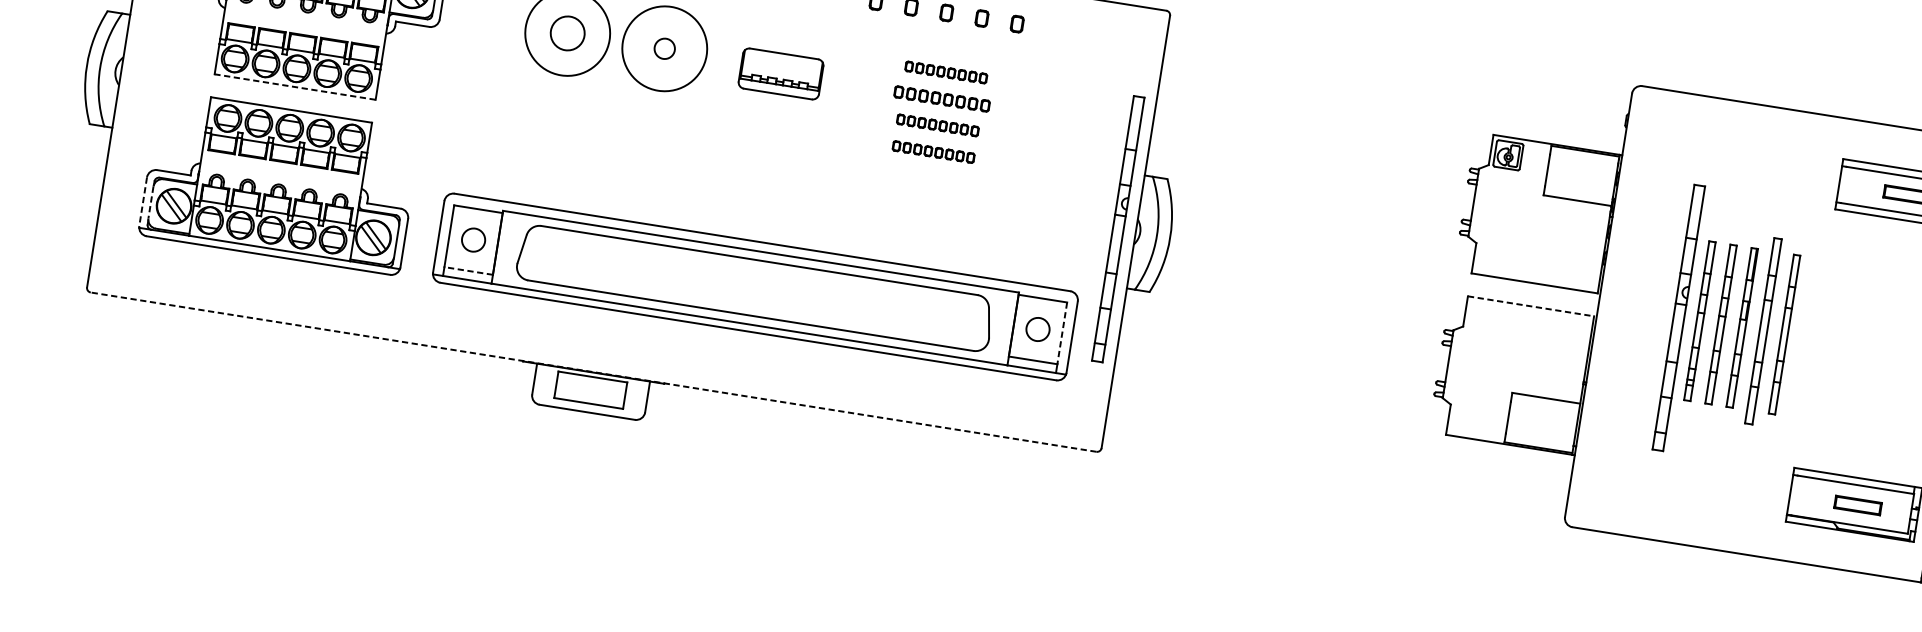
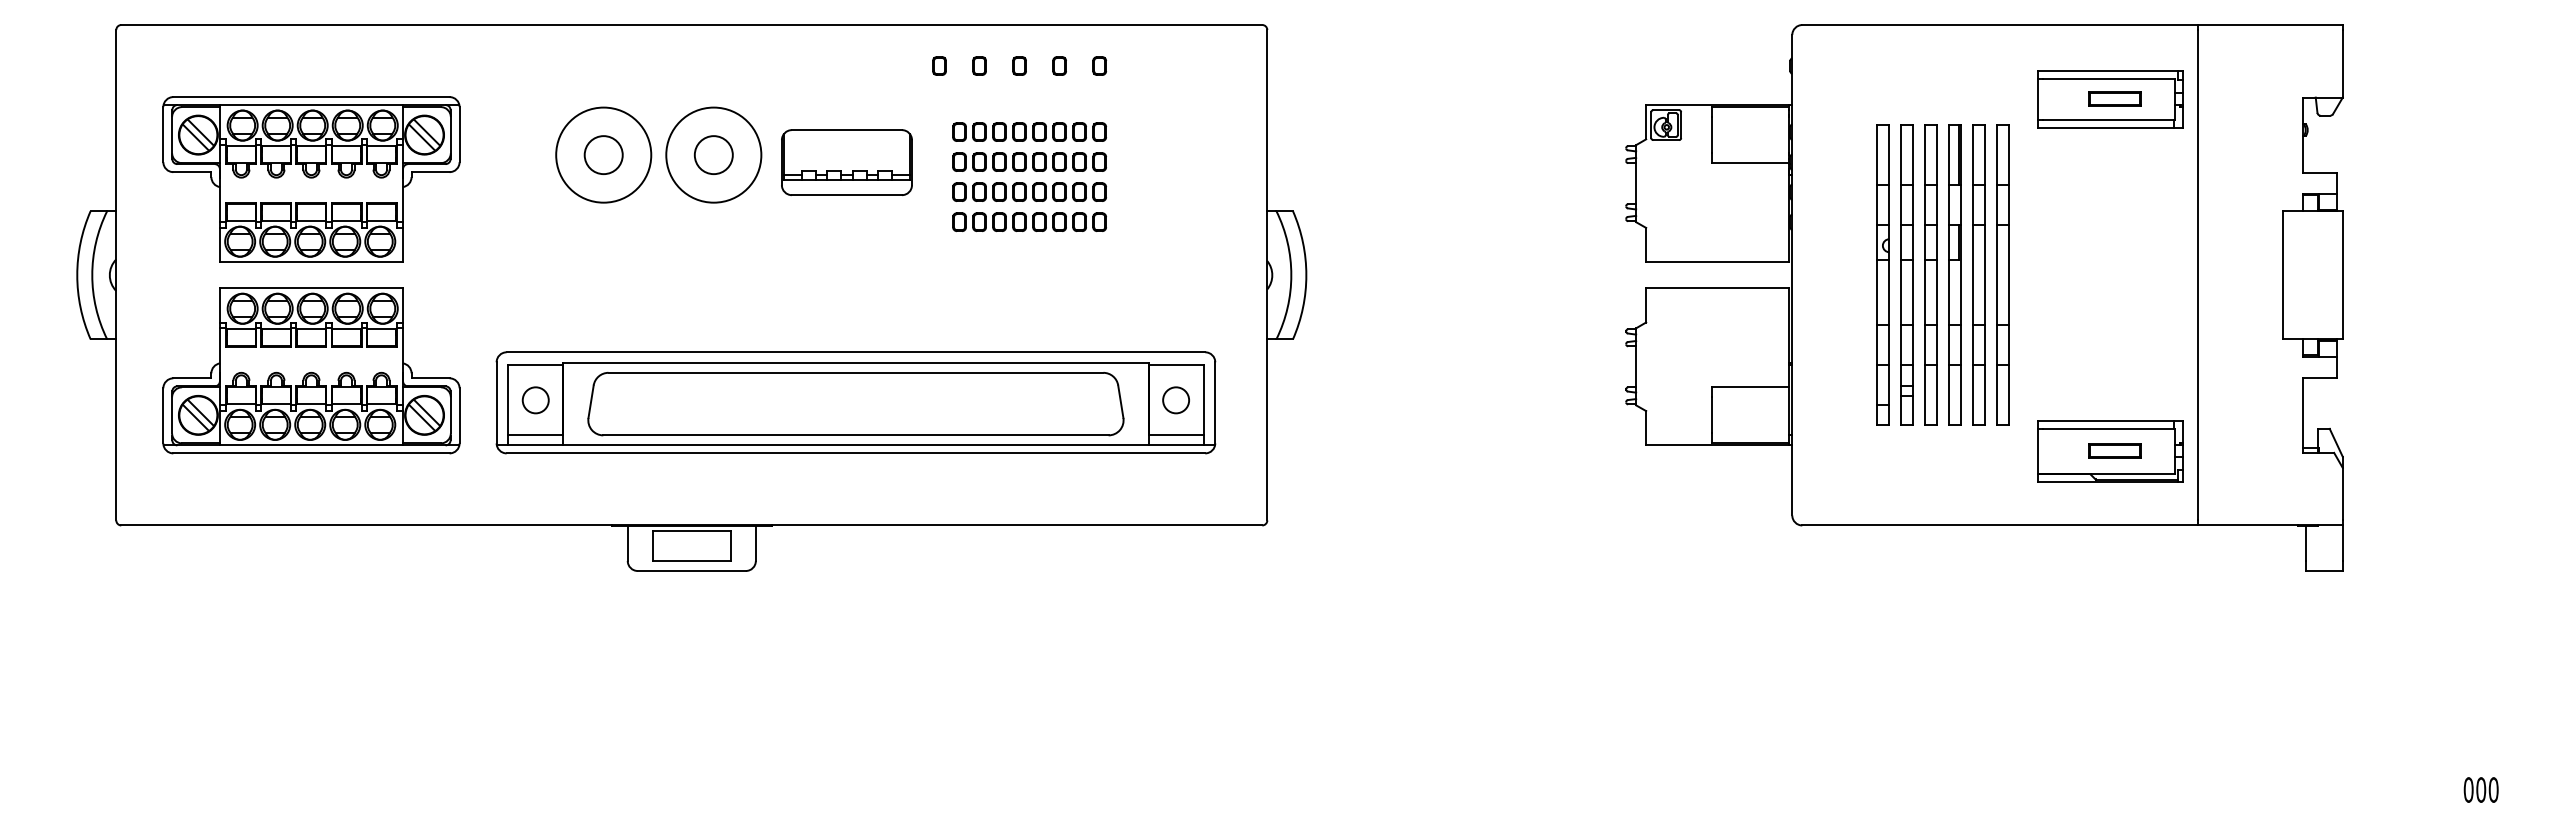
circle: (664, 49) -> (713, 155), size x1.67
part: (946, 72) -> (1029, 131), size x1.67
part: (780, 73) -> (846, 162), size x1.43
line: (294, 87) -> (310, 262), dashed -> solid
part: (942, 98) -> (1029, 161), size x1.43
part: (937, 124) -> (1029, 191), size x1.67
part: (933, 152) -> (1029, 222), size x1.67
line: (143, 201) -> (163, 415), dashed -> solid
line: (151, 202) -> (172, 415), dashed -> solid
part: (1117, 228) -> (1246, 274), removed
line: (468, 271) -> (535, 435), dashed -> solid
line: (1530, 306) -> (1717, 288), dashed -> solid
part: (1699, 320) -> (1906, 274), size x1.67
part: (1720, 323) -> (1930, 274), size x1.67
part: (1741, 327) -> (1954, 274), size x1.67
part: (1762, 330) -> (1978, 274), size x1.43
line: (1062, 333) -> (1203, 400), dashed -> solid
part: (1783, 333) -> (2002, 274), size x1.67
line: (593, 372) -> (691, 525), dashed -> solid

